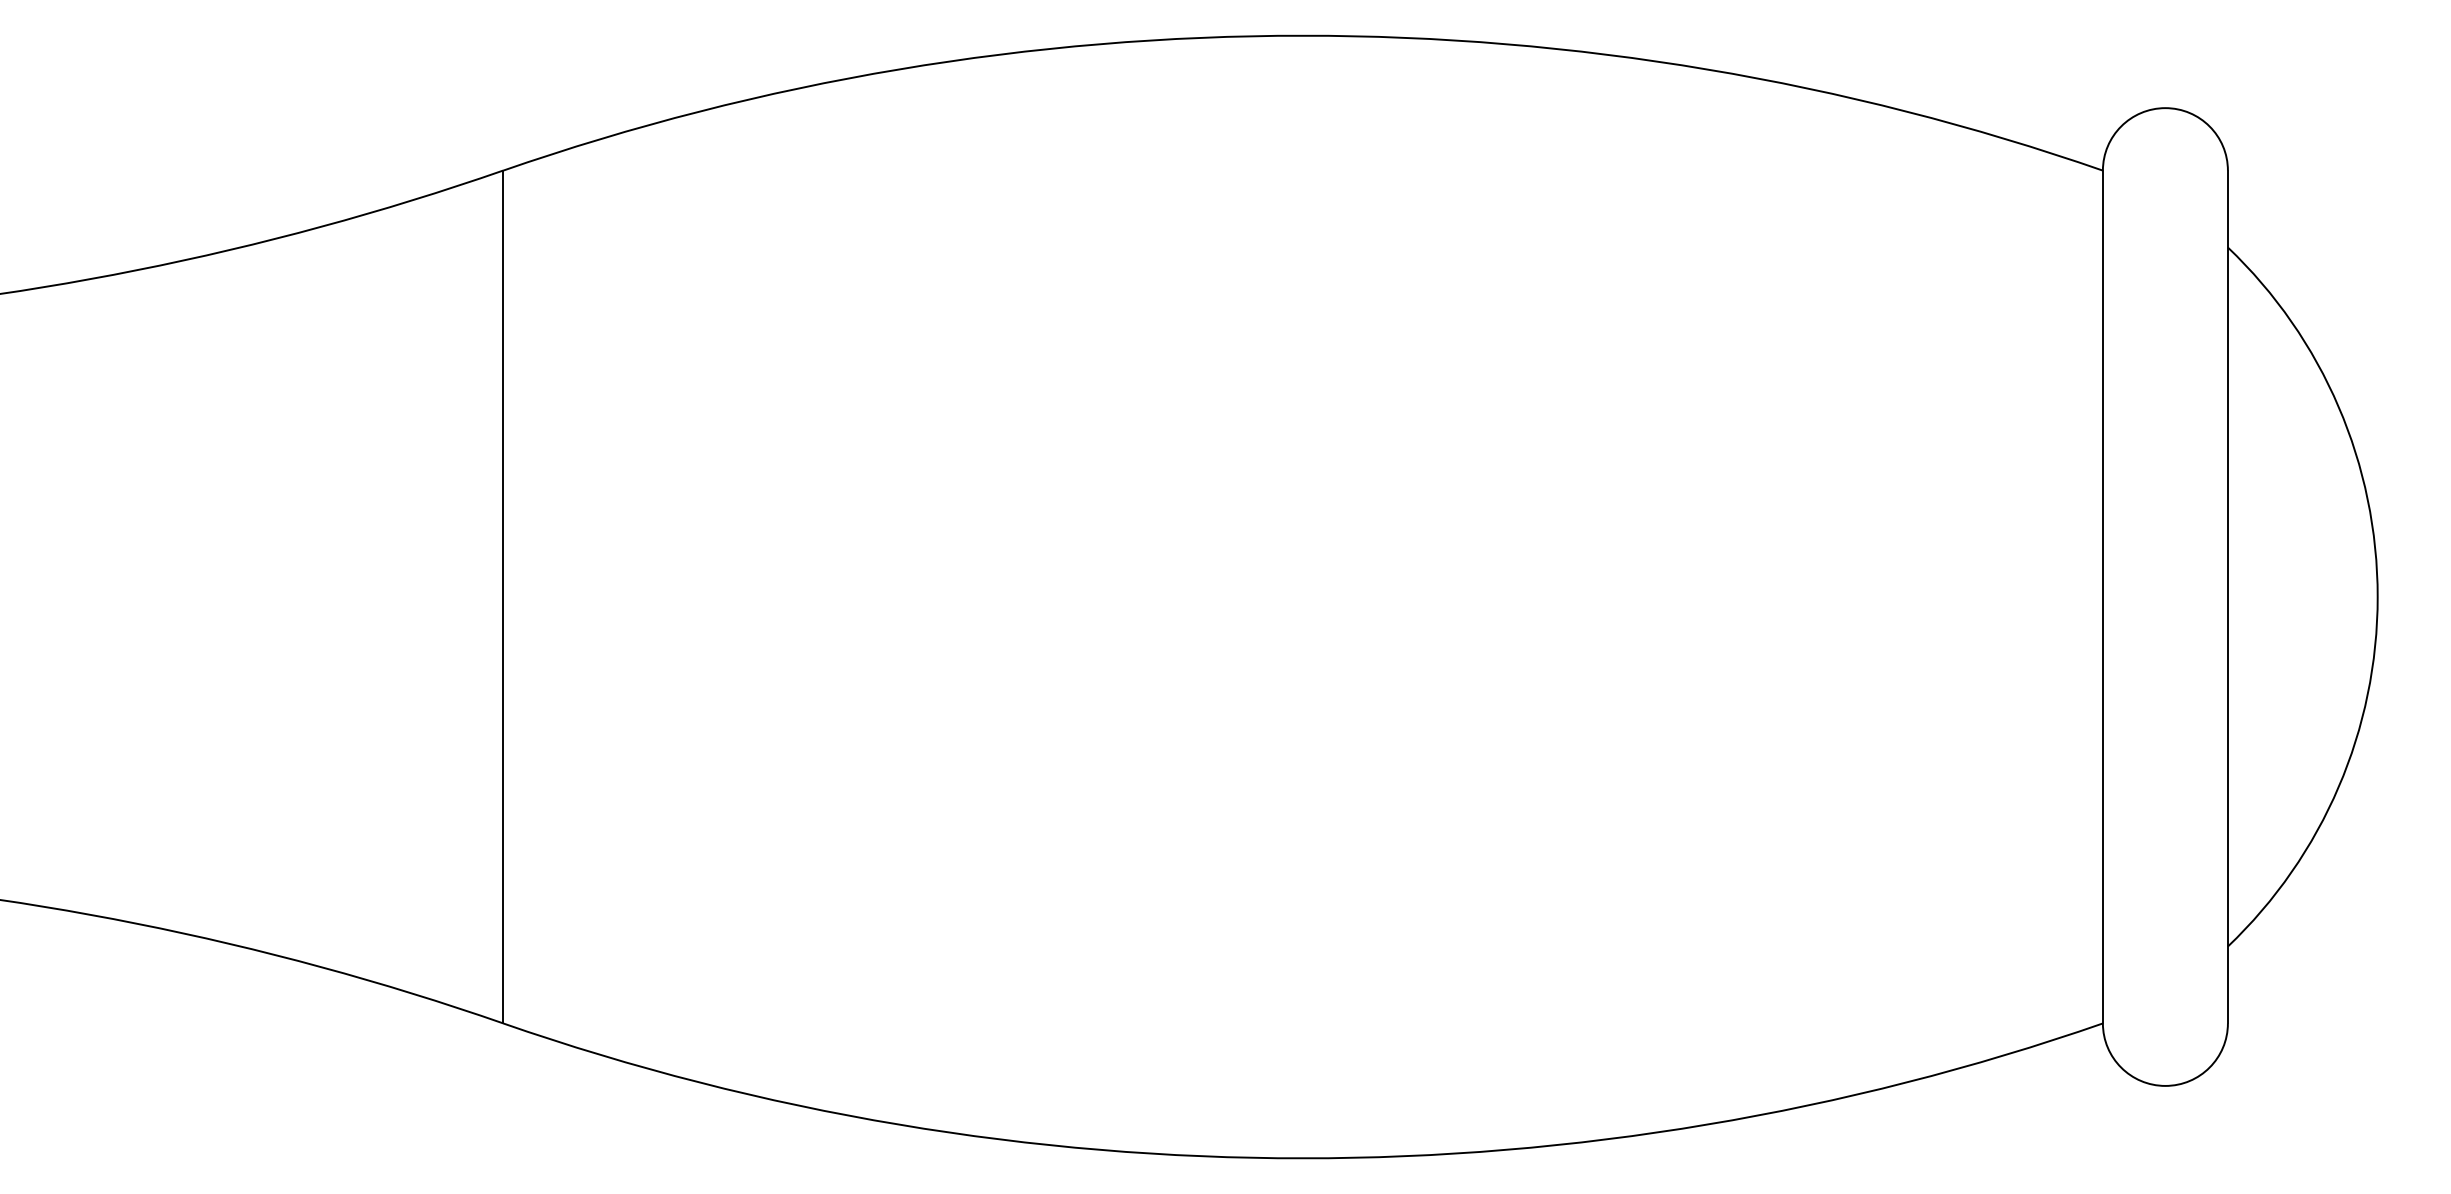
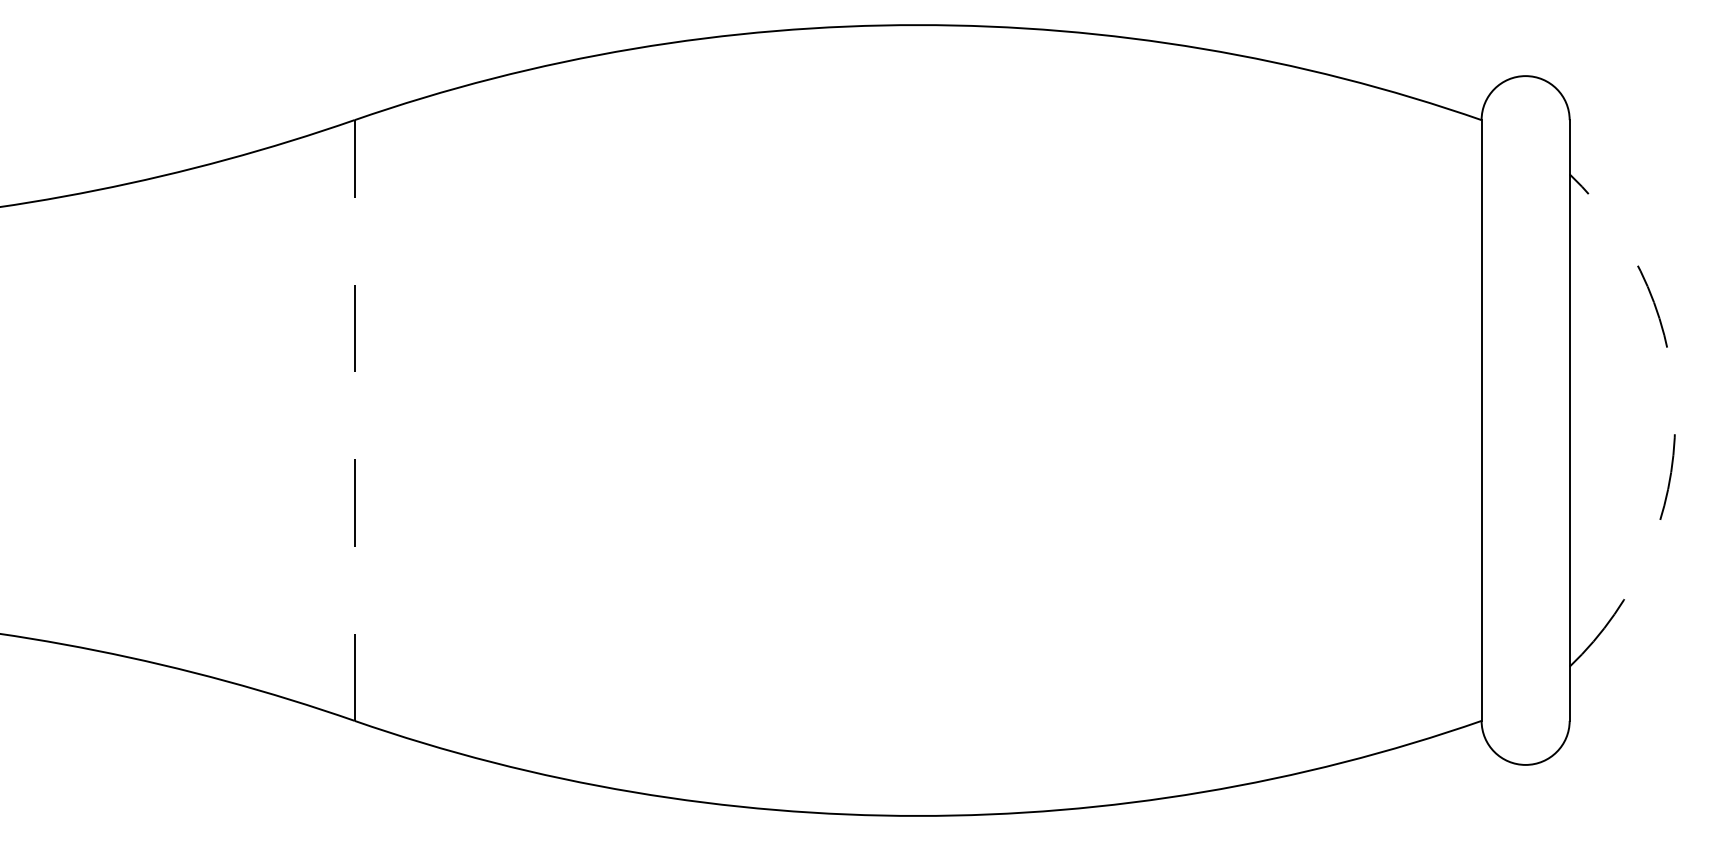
line: (502, 597) -> (354, 420), solid -> dashed
arc: (2378, 597) -> (1675, 420), solid -> dashed

